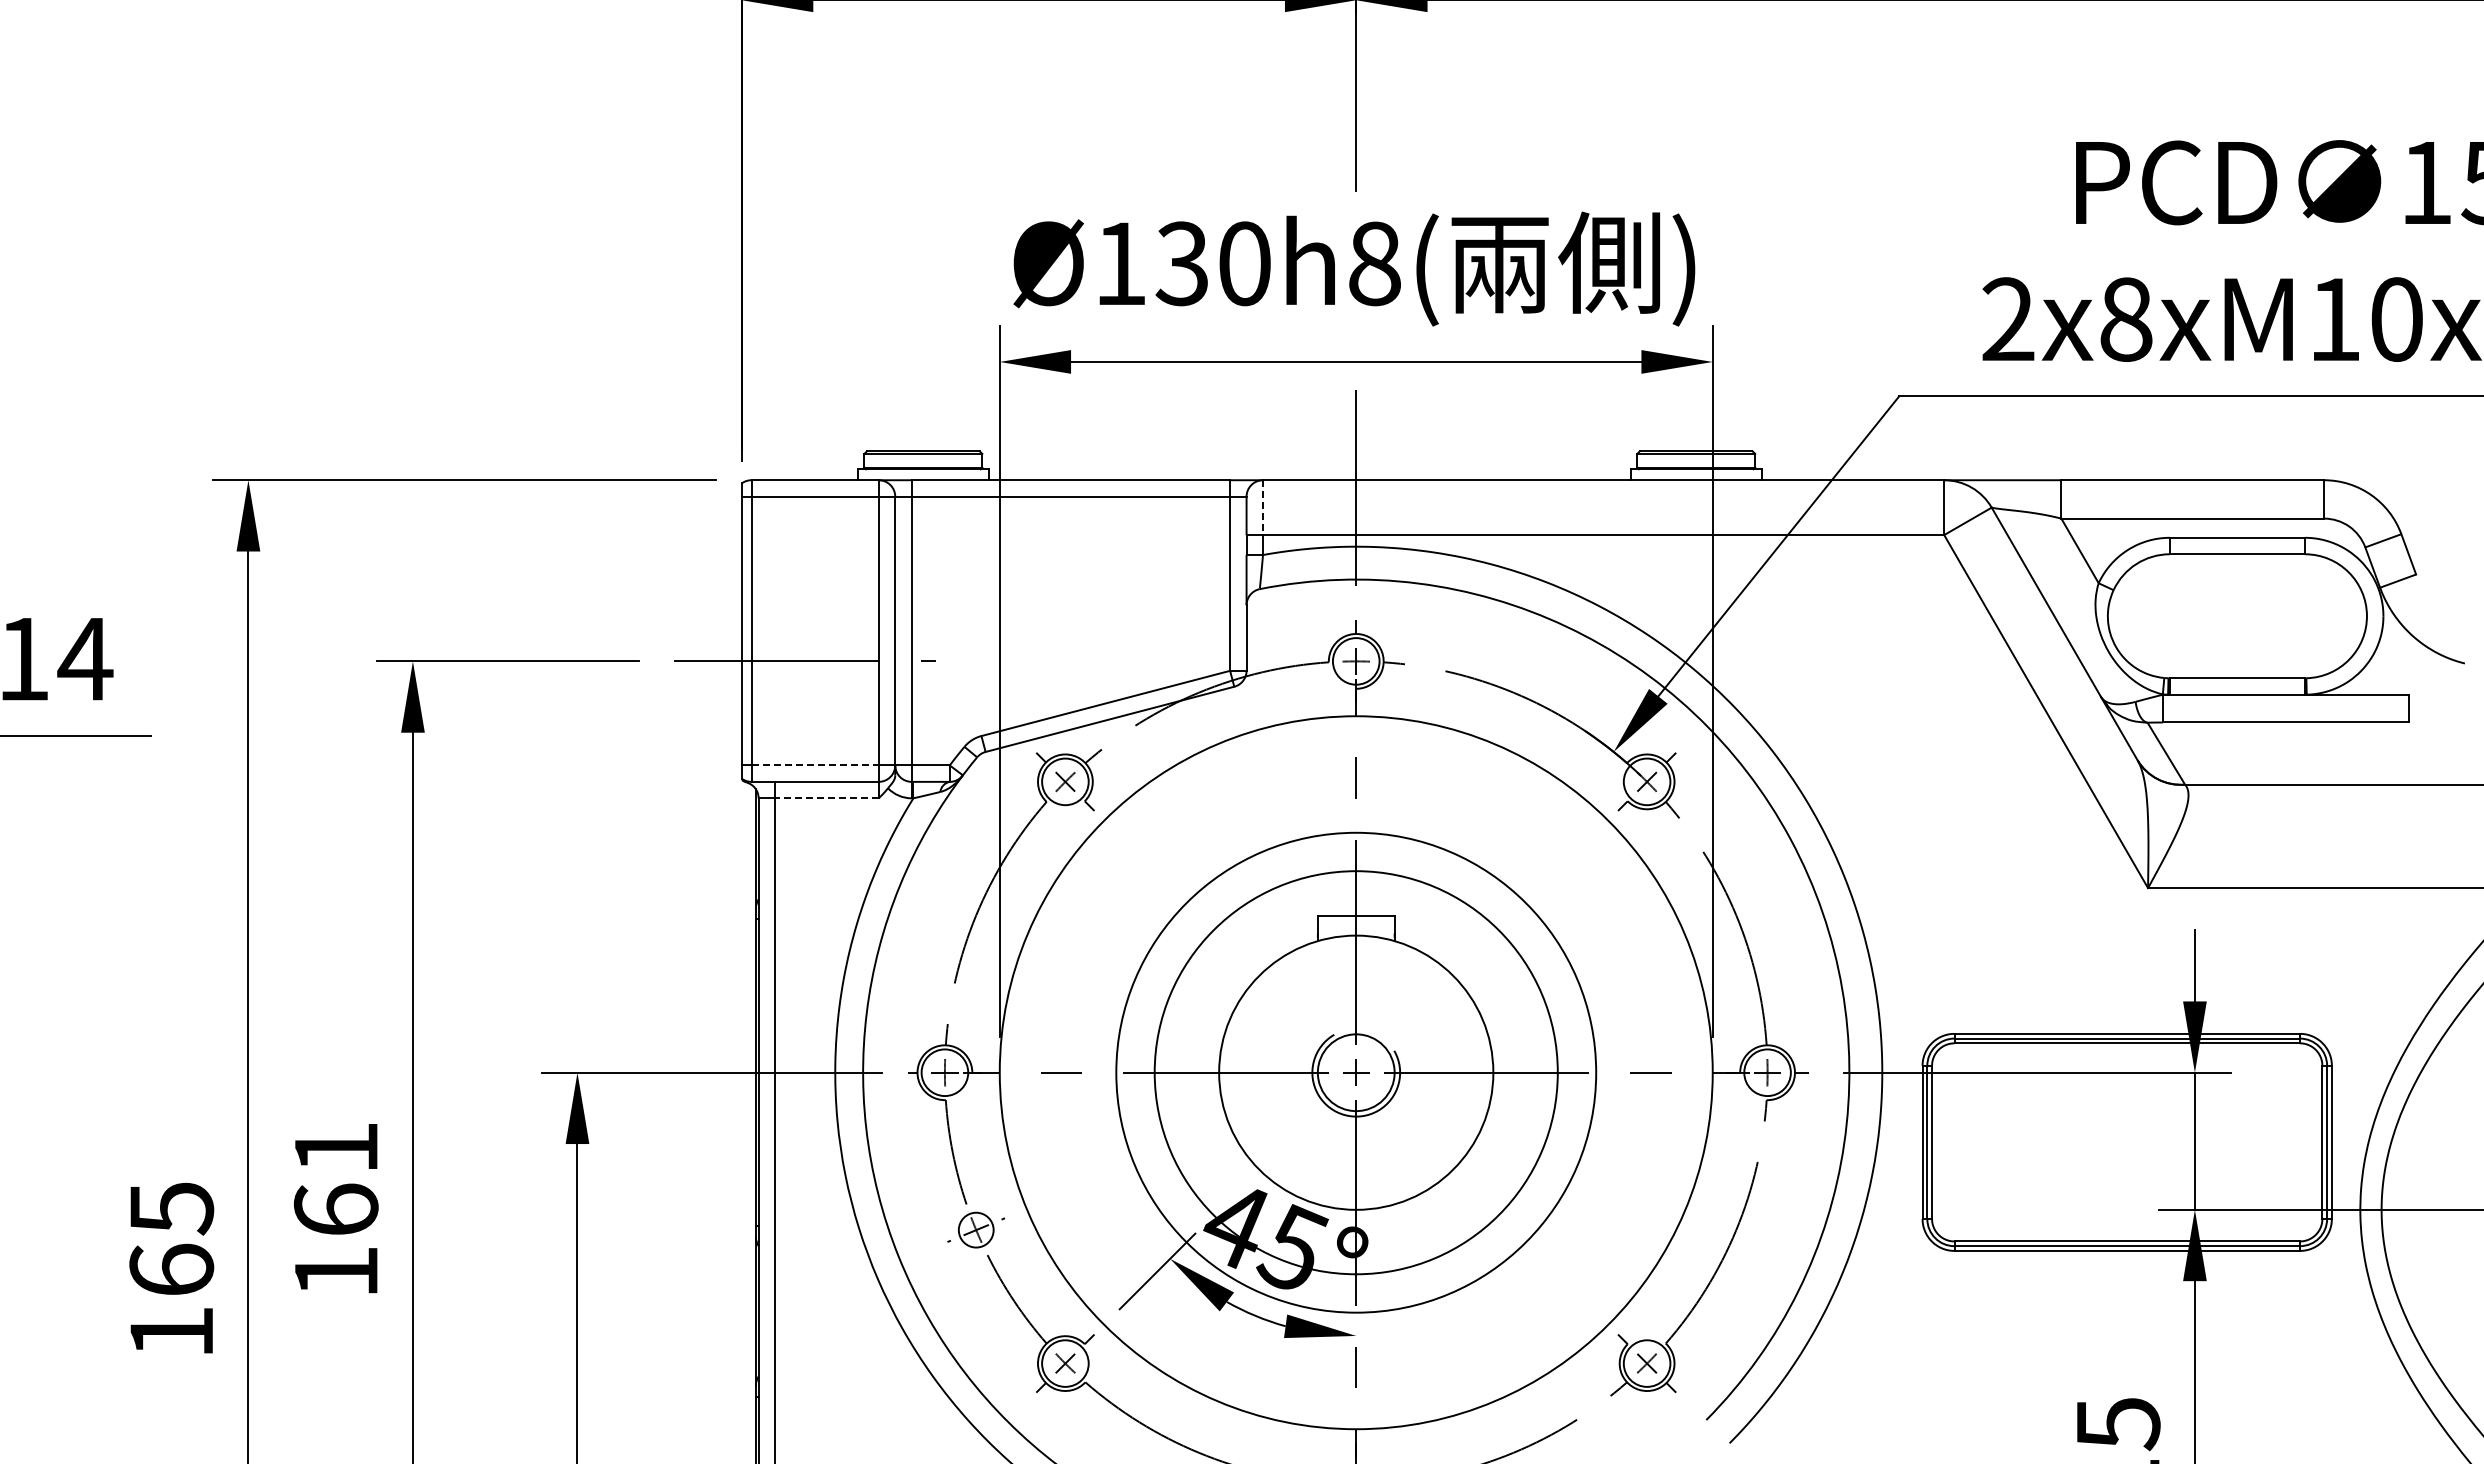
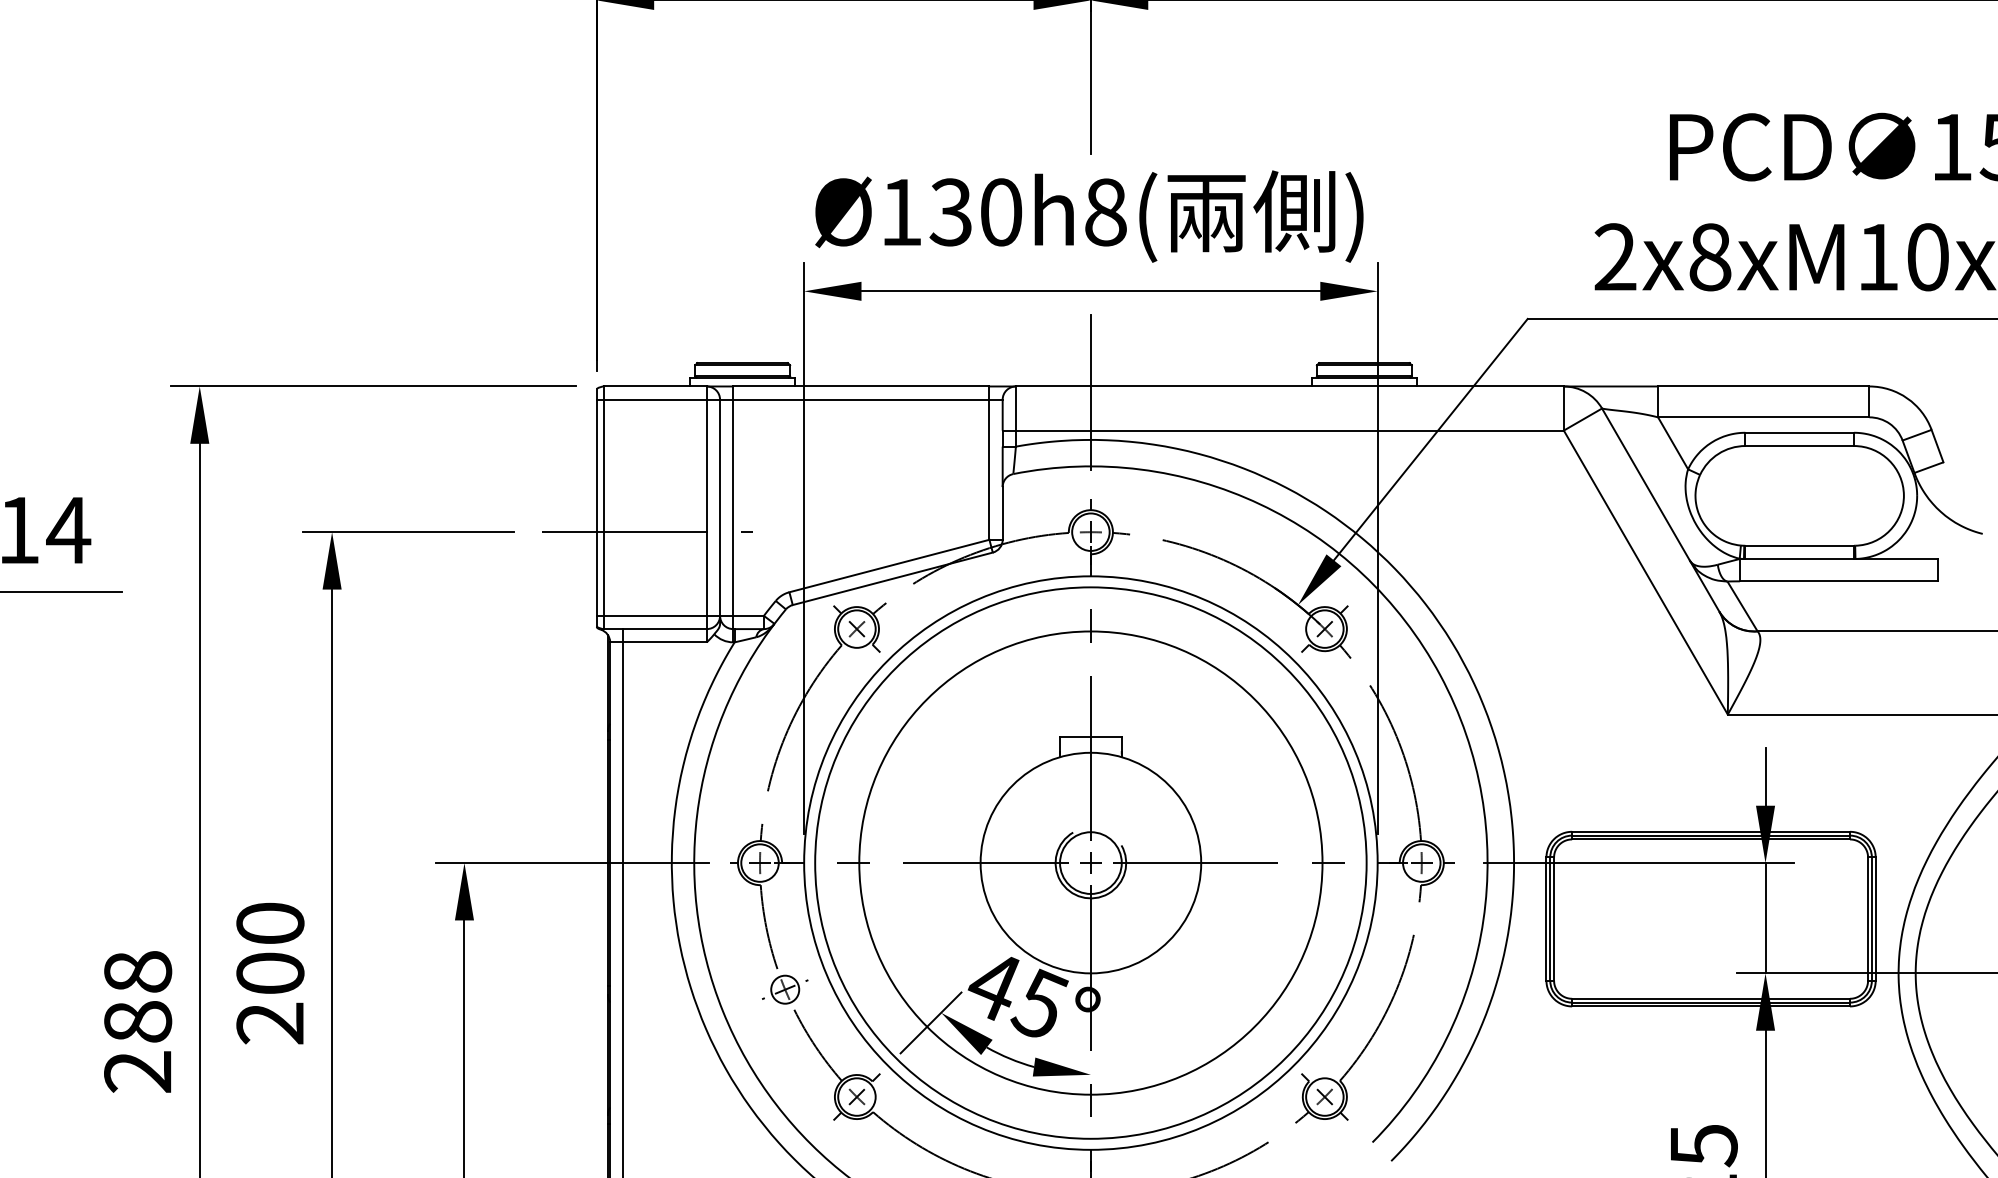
line: (1263, 508) -> (1016, 409), dashed -> solid
line: (815, 765) -> (655, 615), dashed -> solid
line: (826, 798) -> (664, 642), dashed -> solid
circle: (1356, 1072) -> (1091, 862), size x1.43
circle: (1356, 1072) -> (1091, 862), size x1.43
text: (335, 1210) -> (269, 973), 161 -> 200
text: (171, 1270) -> (137, 1022), 165 -> 288

